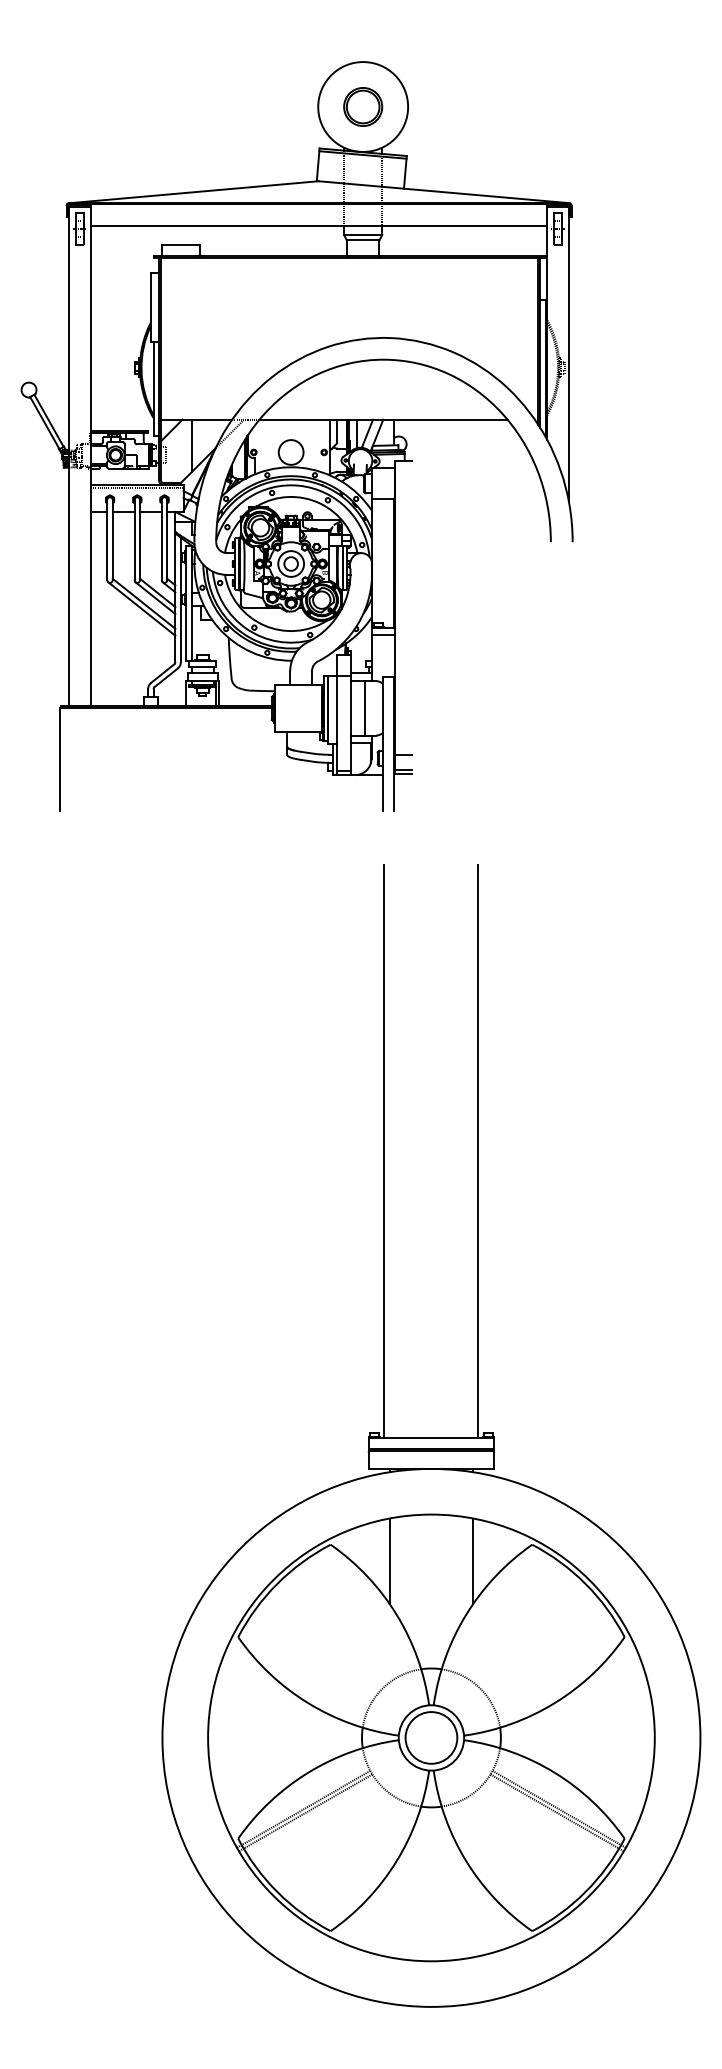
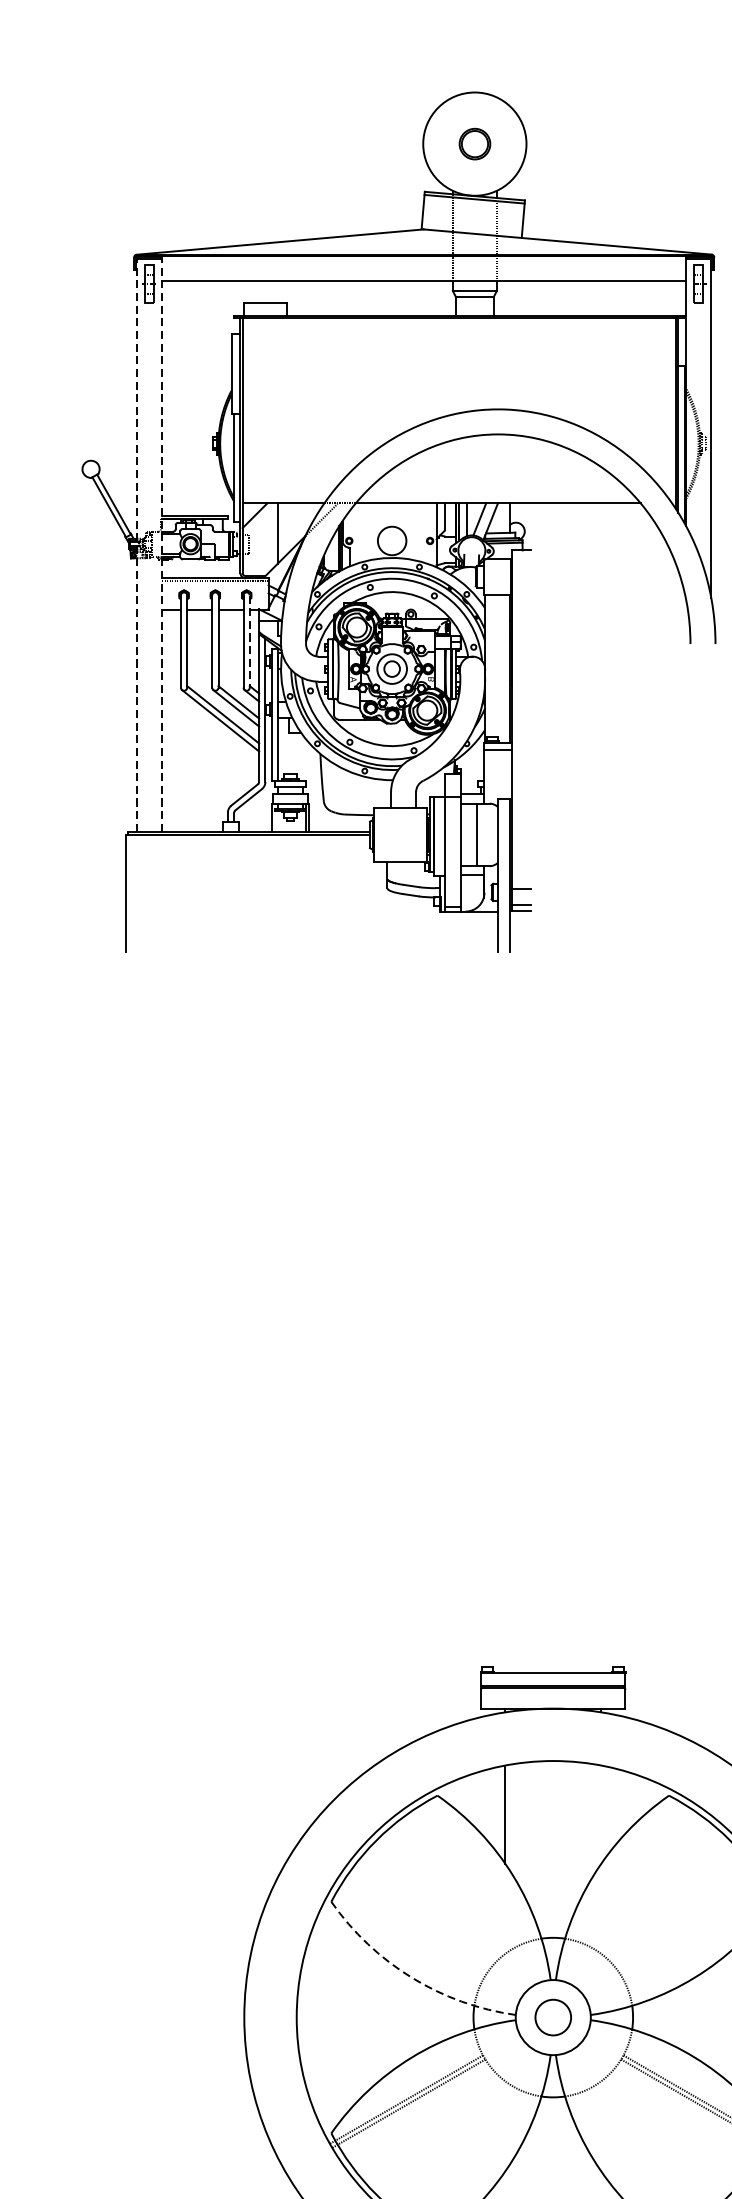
part: (363, 106) -> (475, 143), size x0.7
line: (69, 455) -> (137, 544), solid -> dashed
line: (90, 455) -> (161, 544), solid -> dashed
line: (167, 540) -> (250, 642), solid -> dashed
line: (384, 1151) -> (499, 1343), removed
line: (478, 1151) -> (607, 1343), removed
line: (473, 1560) -> (601, 1813), removed
arc: (308, 1703) -> (412, 1978), solid -> dashed
circle: (431, 1737) -> (553, 2017), size x0.6

